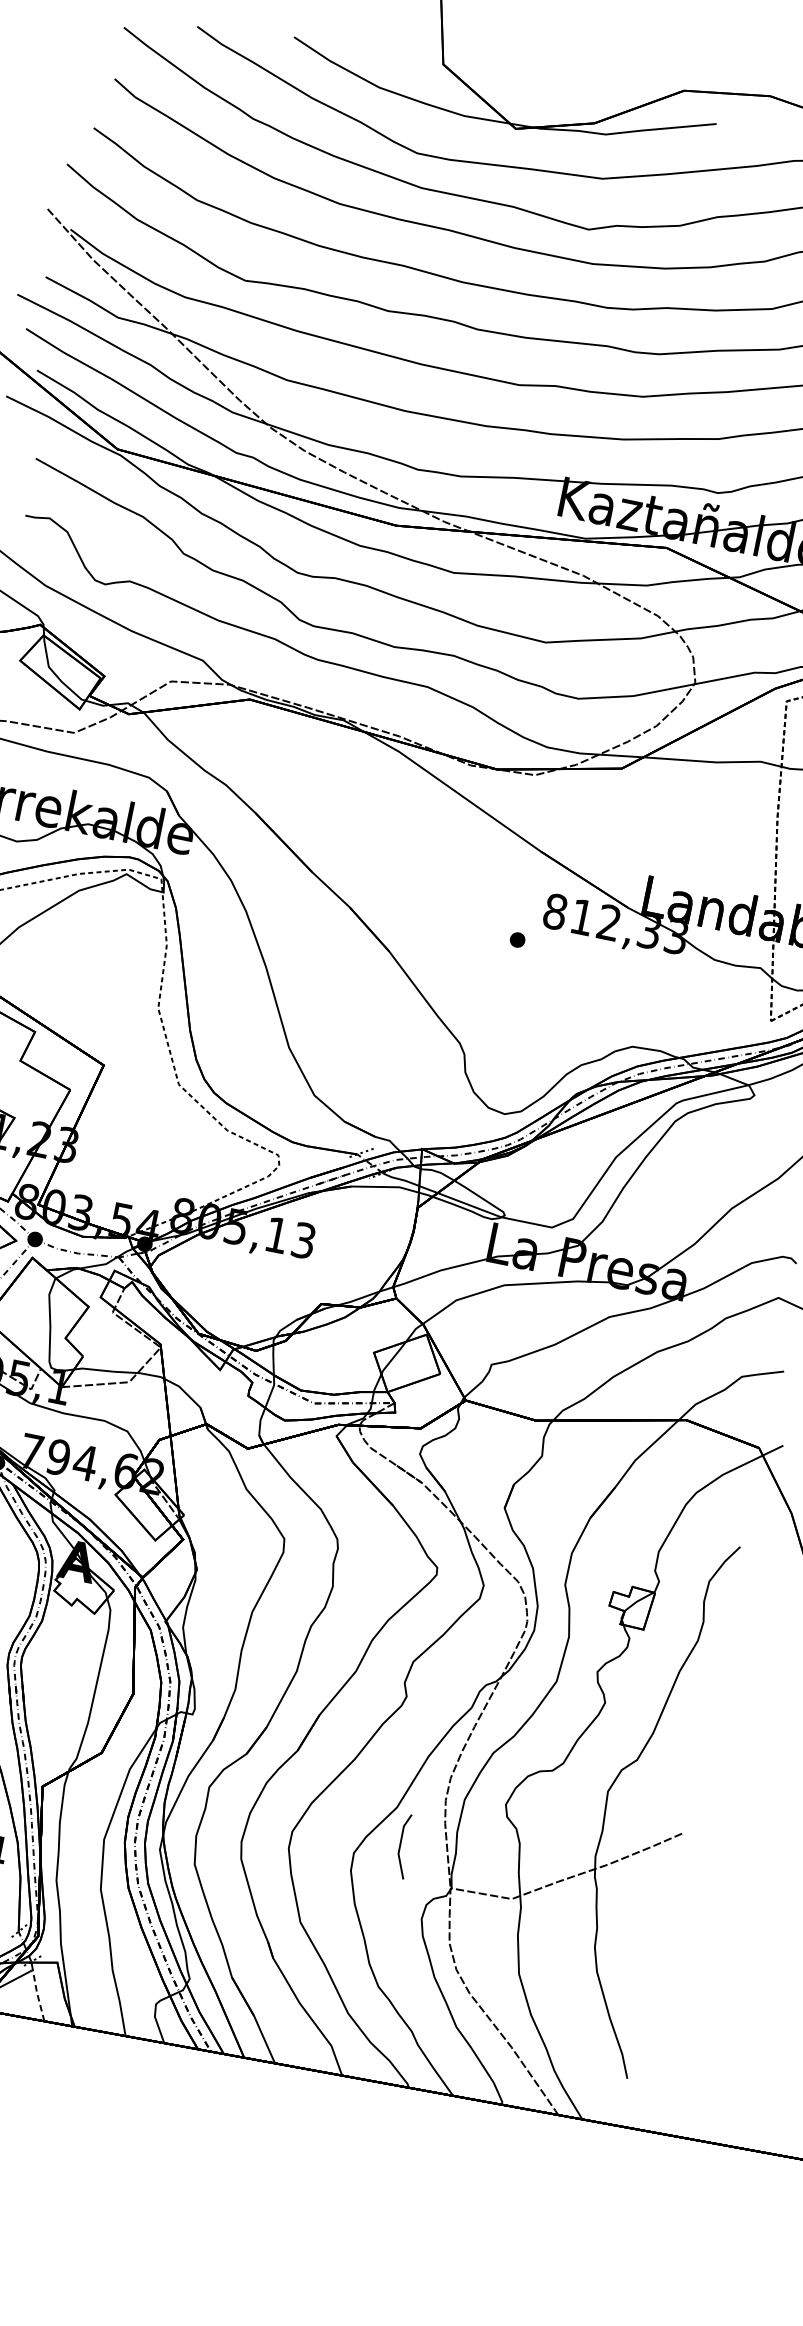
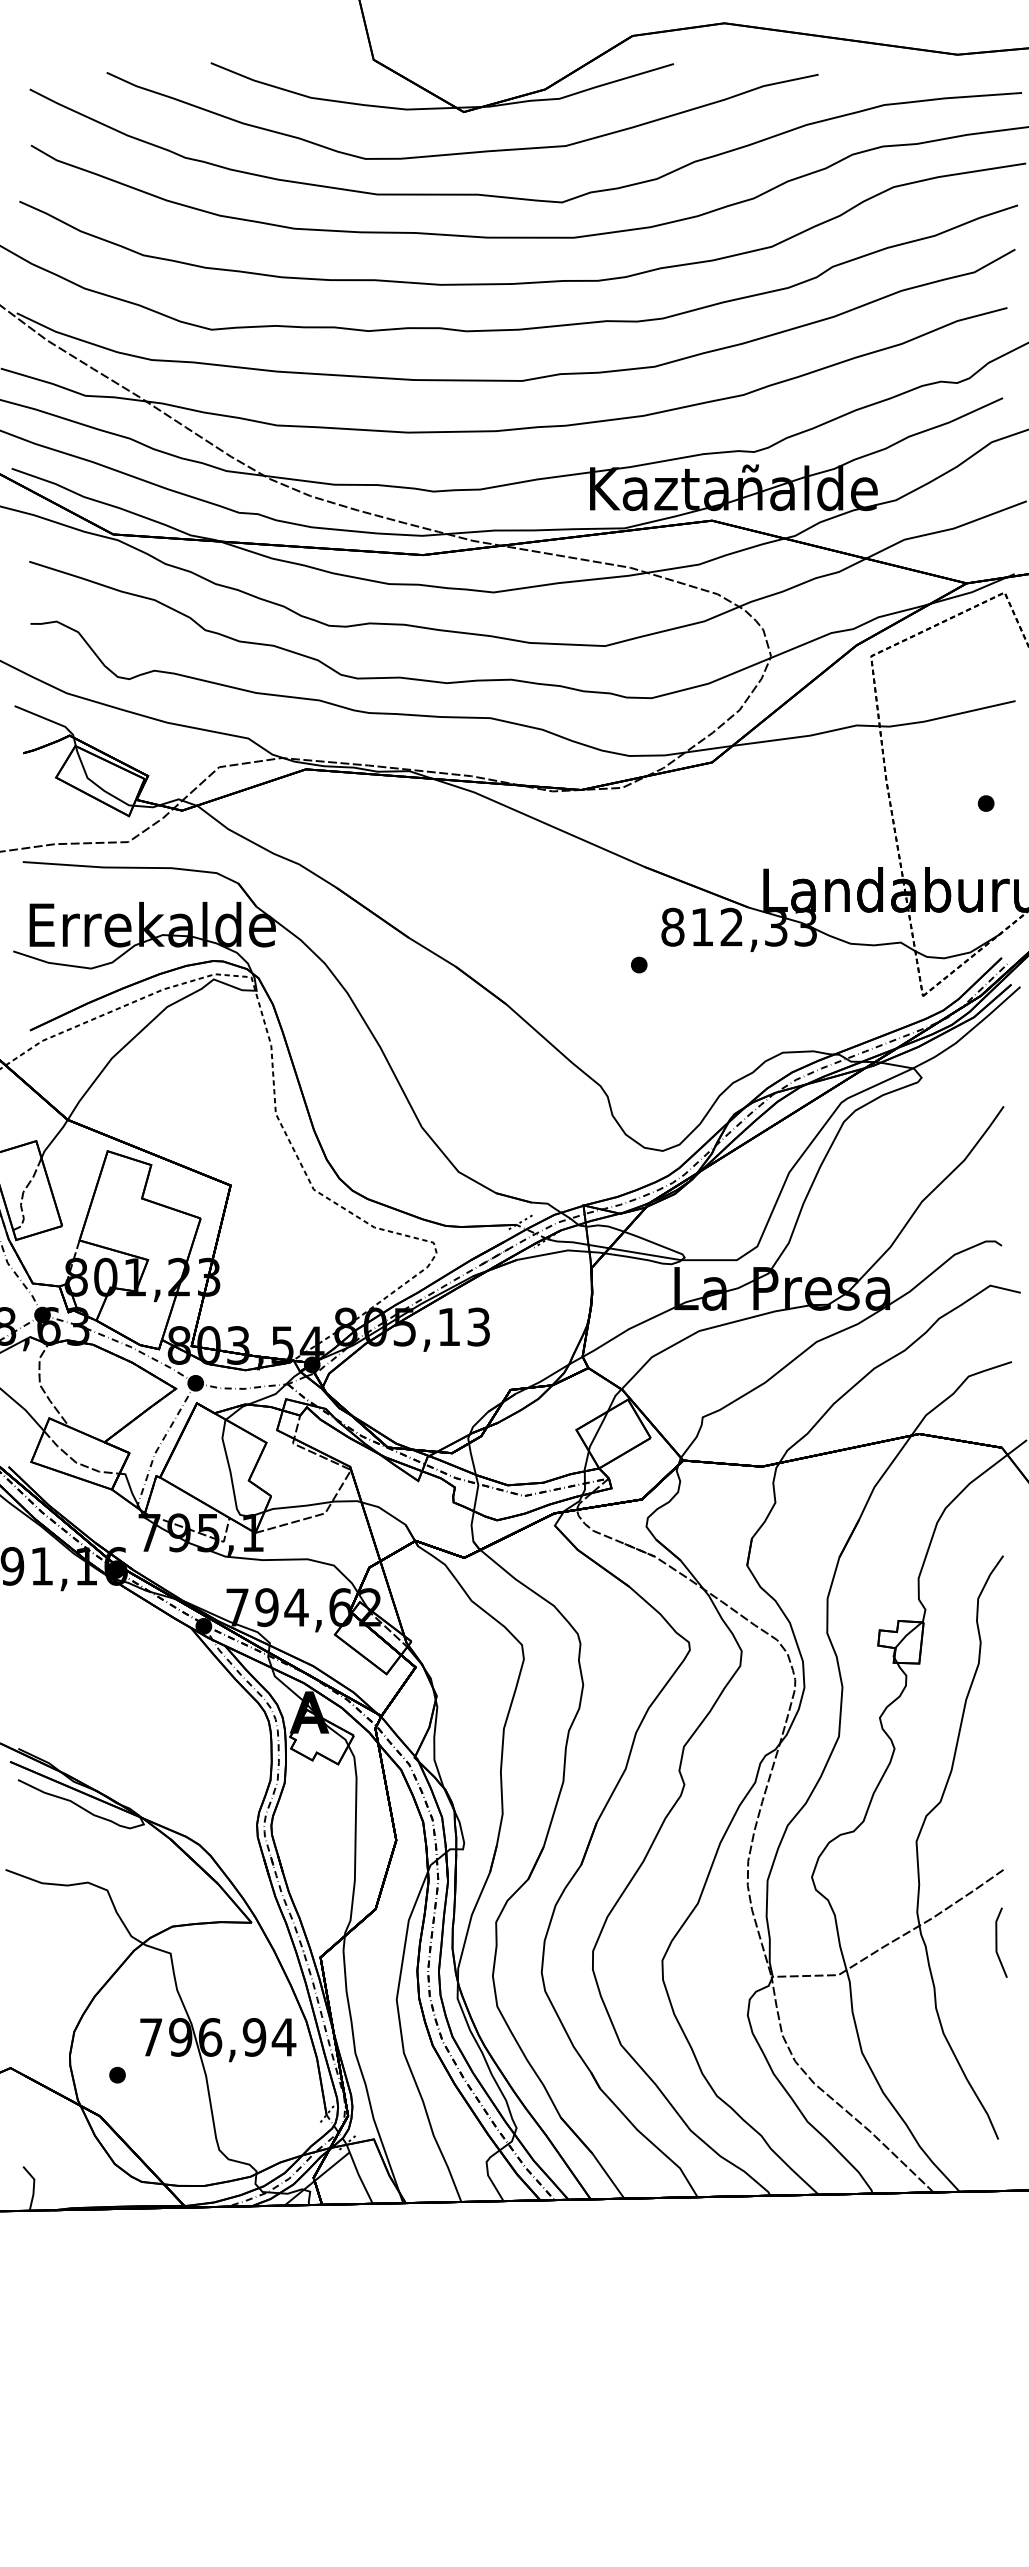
line: (401, 1845) -> (997, 1942), moved
line: (37, 1994) -> (359, 2177), dashed -> solid

